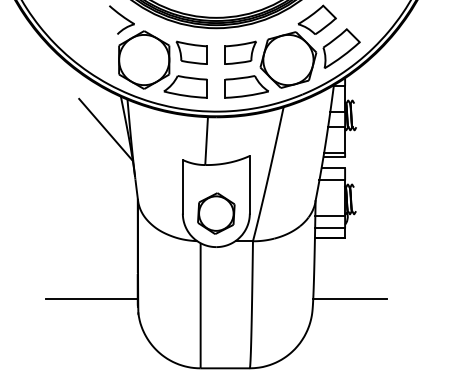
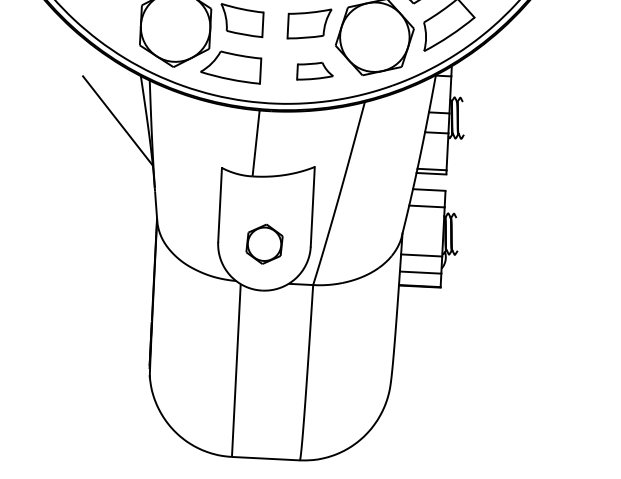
part: (246, 86) -> (315, 70), size x0.6
part: (216, 213) -> (264, 244), size x0.7
line: (91, 299) -> (86, 354), removed
line: (349, 299) -> (442, 372), removed

